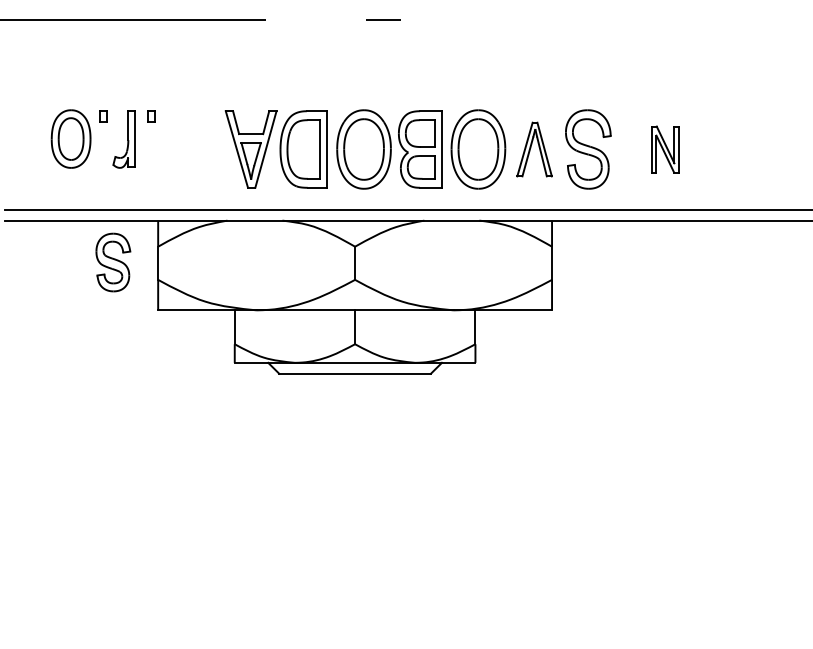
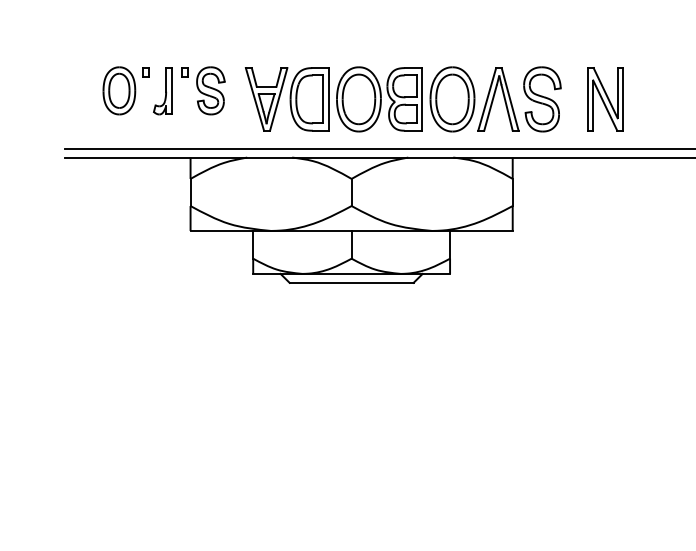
part: (534, 149) -> (498, 99), size x1.43
part: (665, 149) -> (605, 99), size x1.67
part: (112, 262) -> (210, 90), moved

